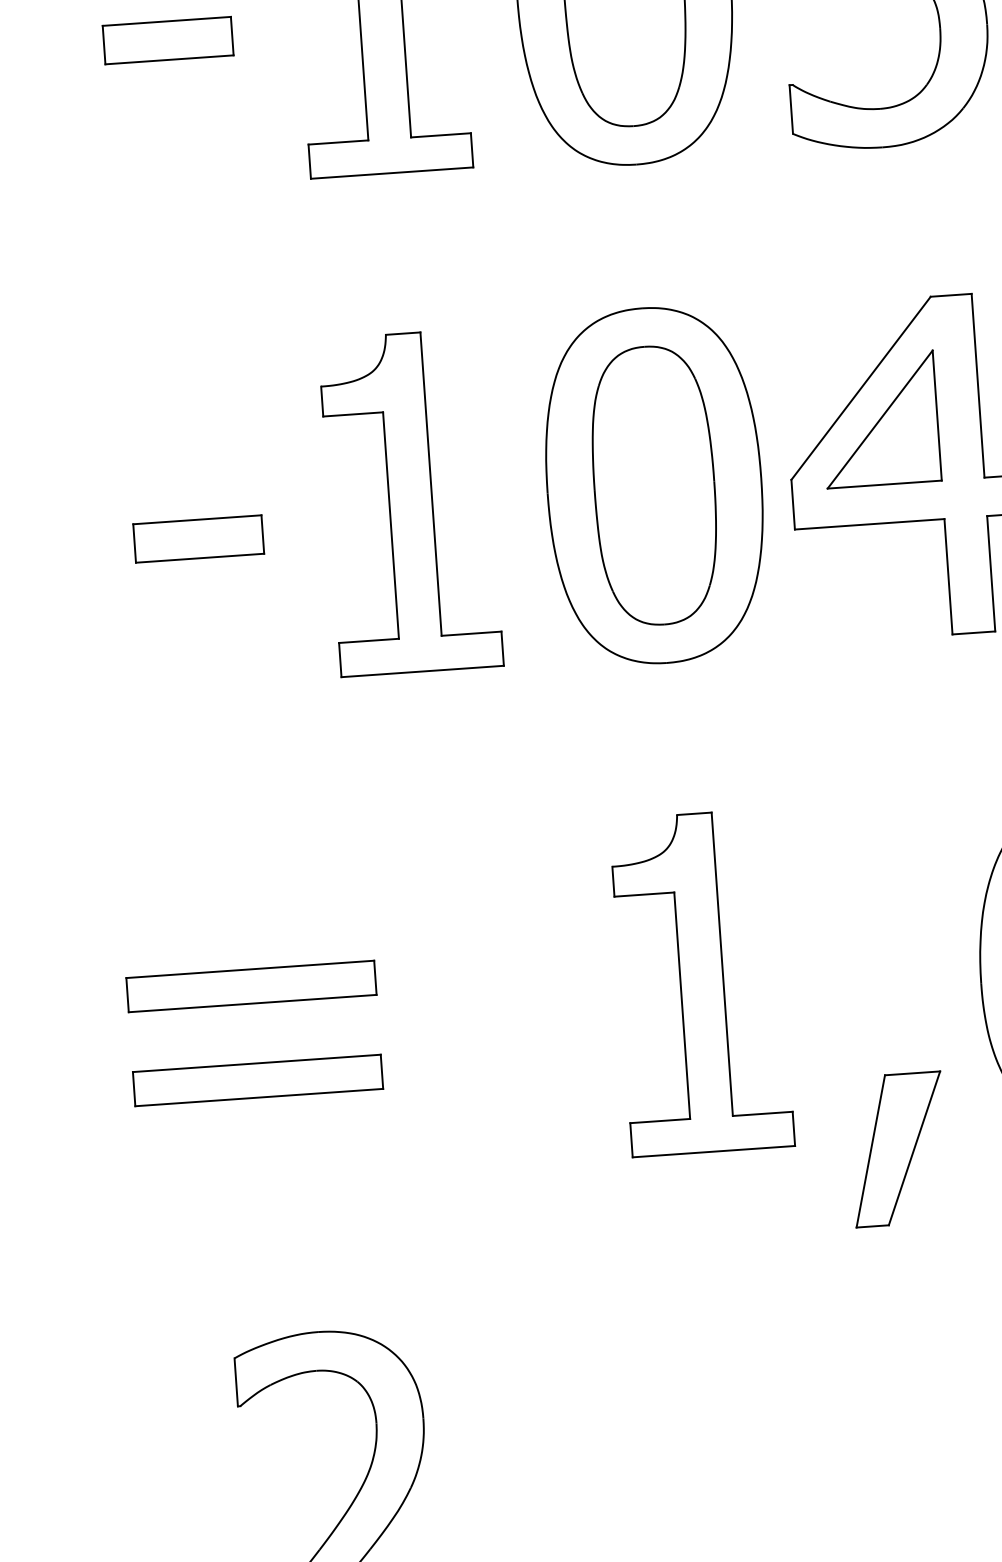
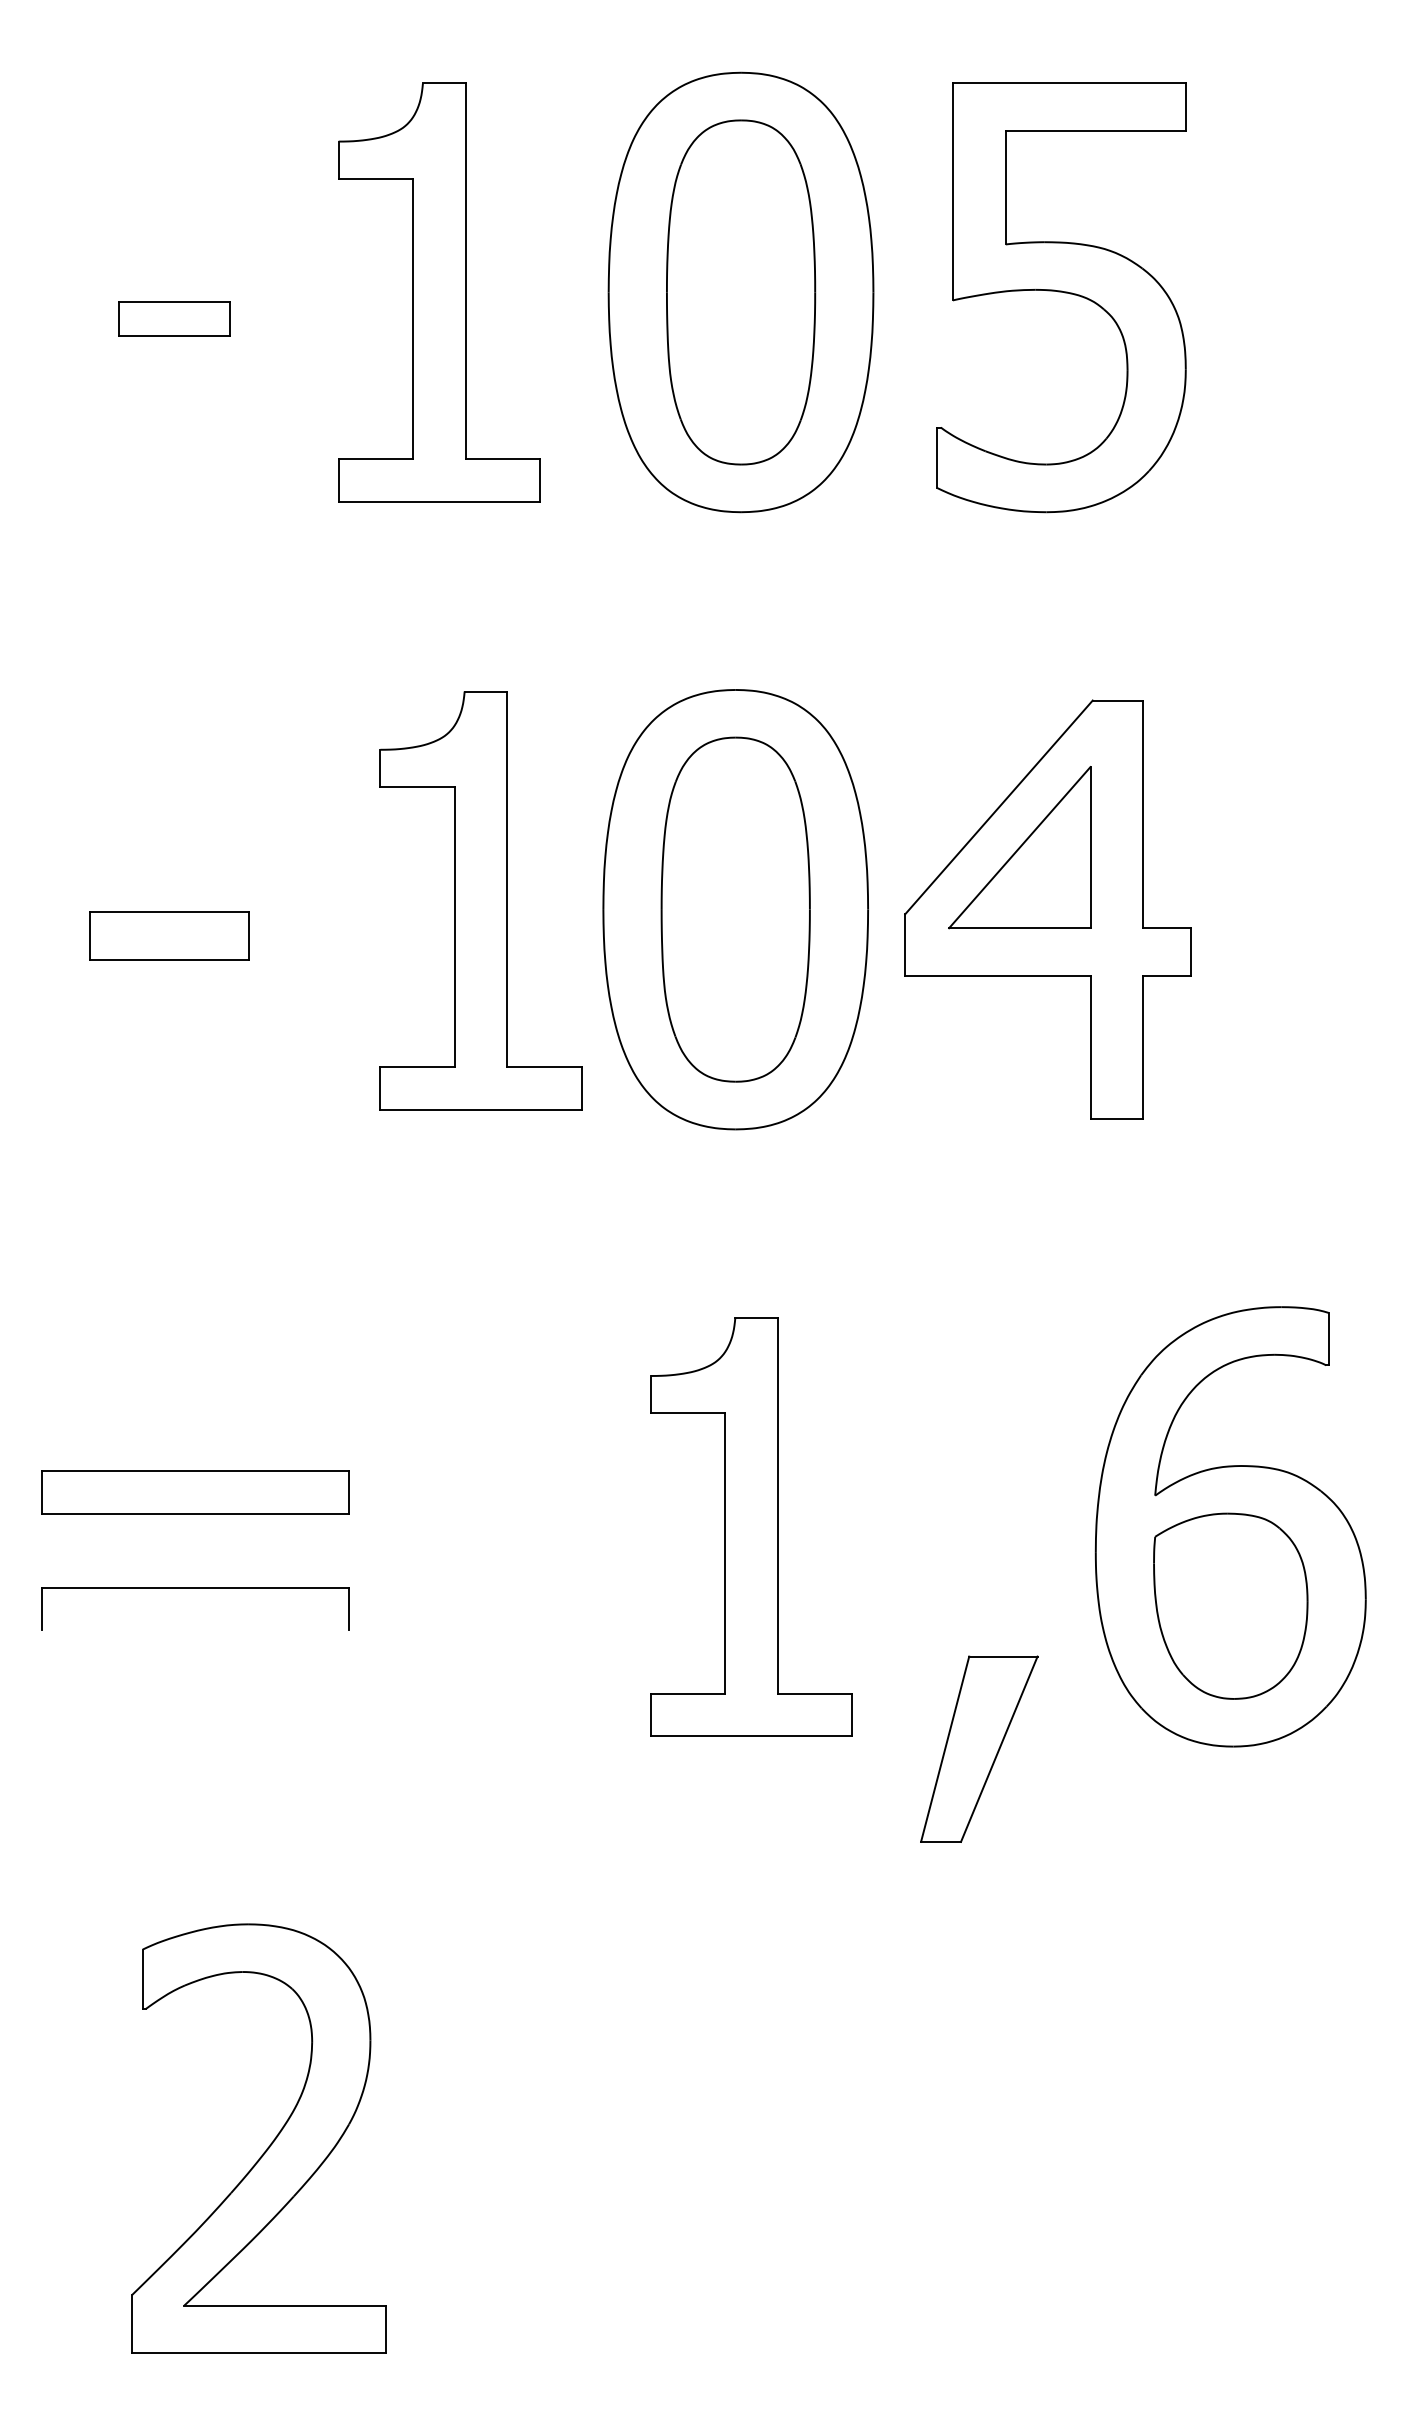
part: (168, 40) -> (174, 318), size x0.7
part: (410, 502) -> (480, 900), moved
line: (259, 1097) -> (195, 1630), removed

